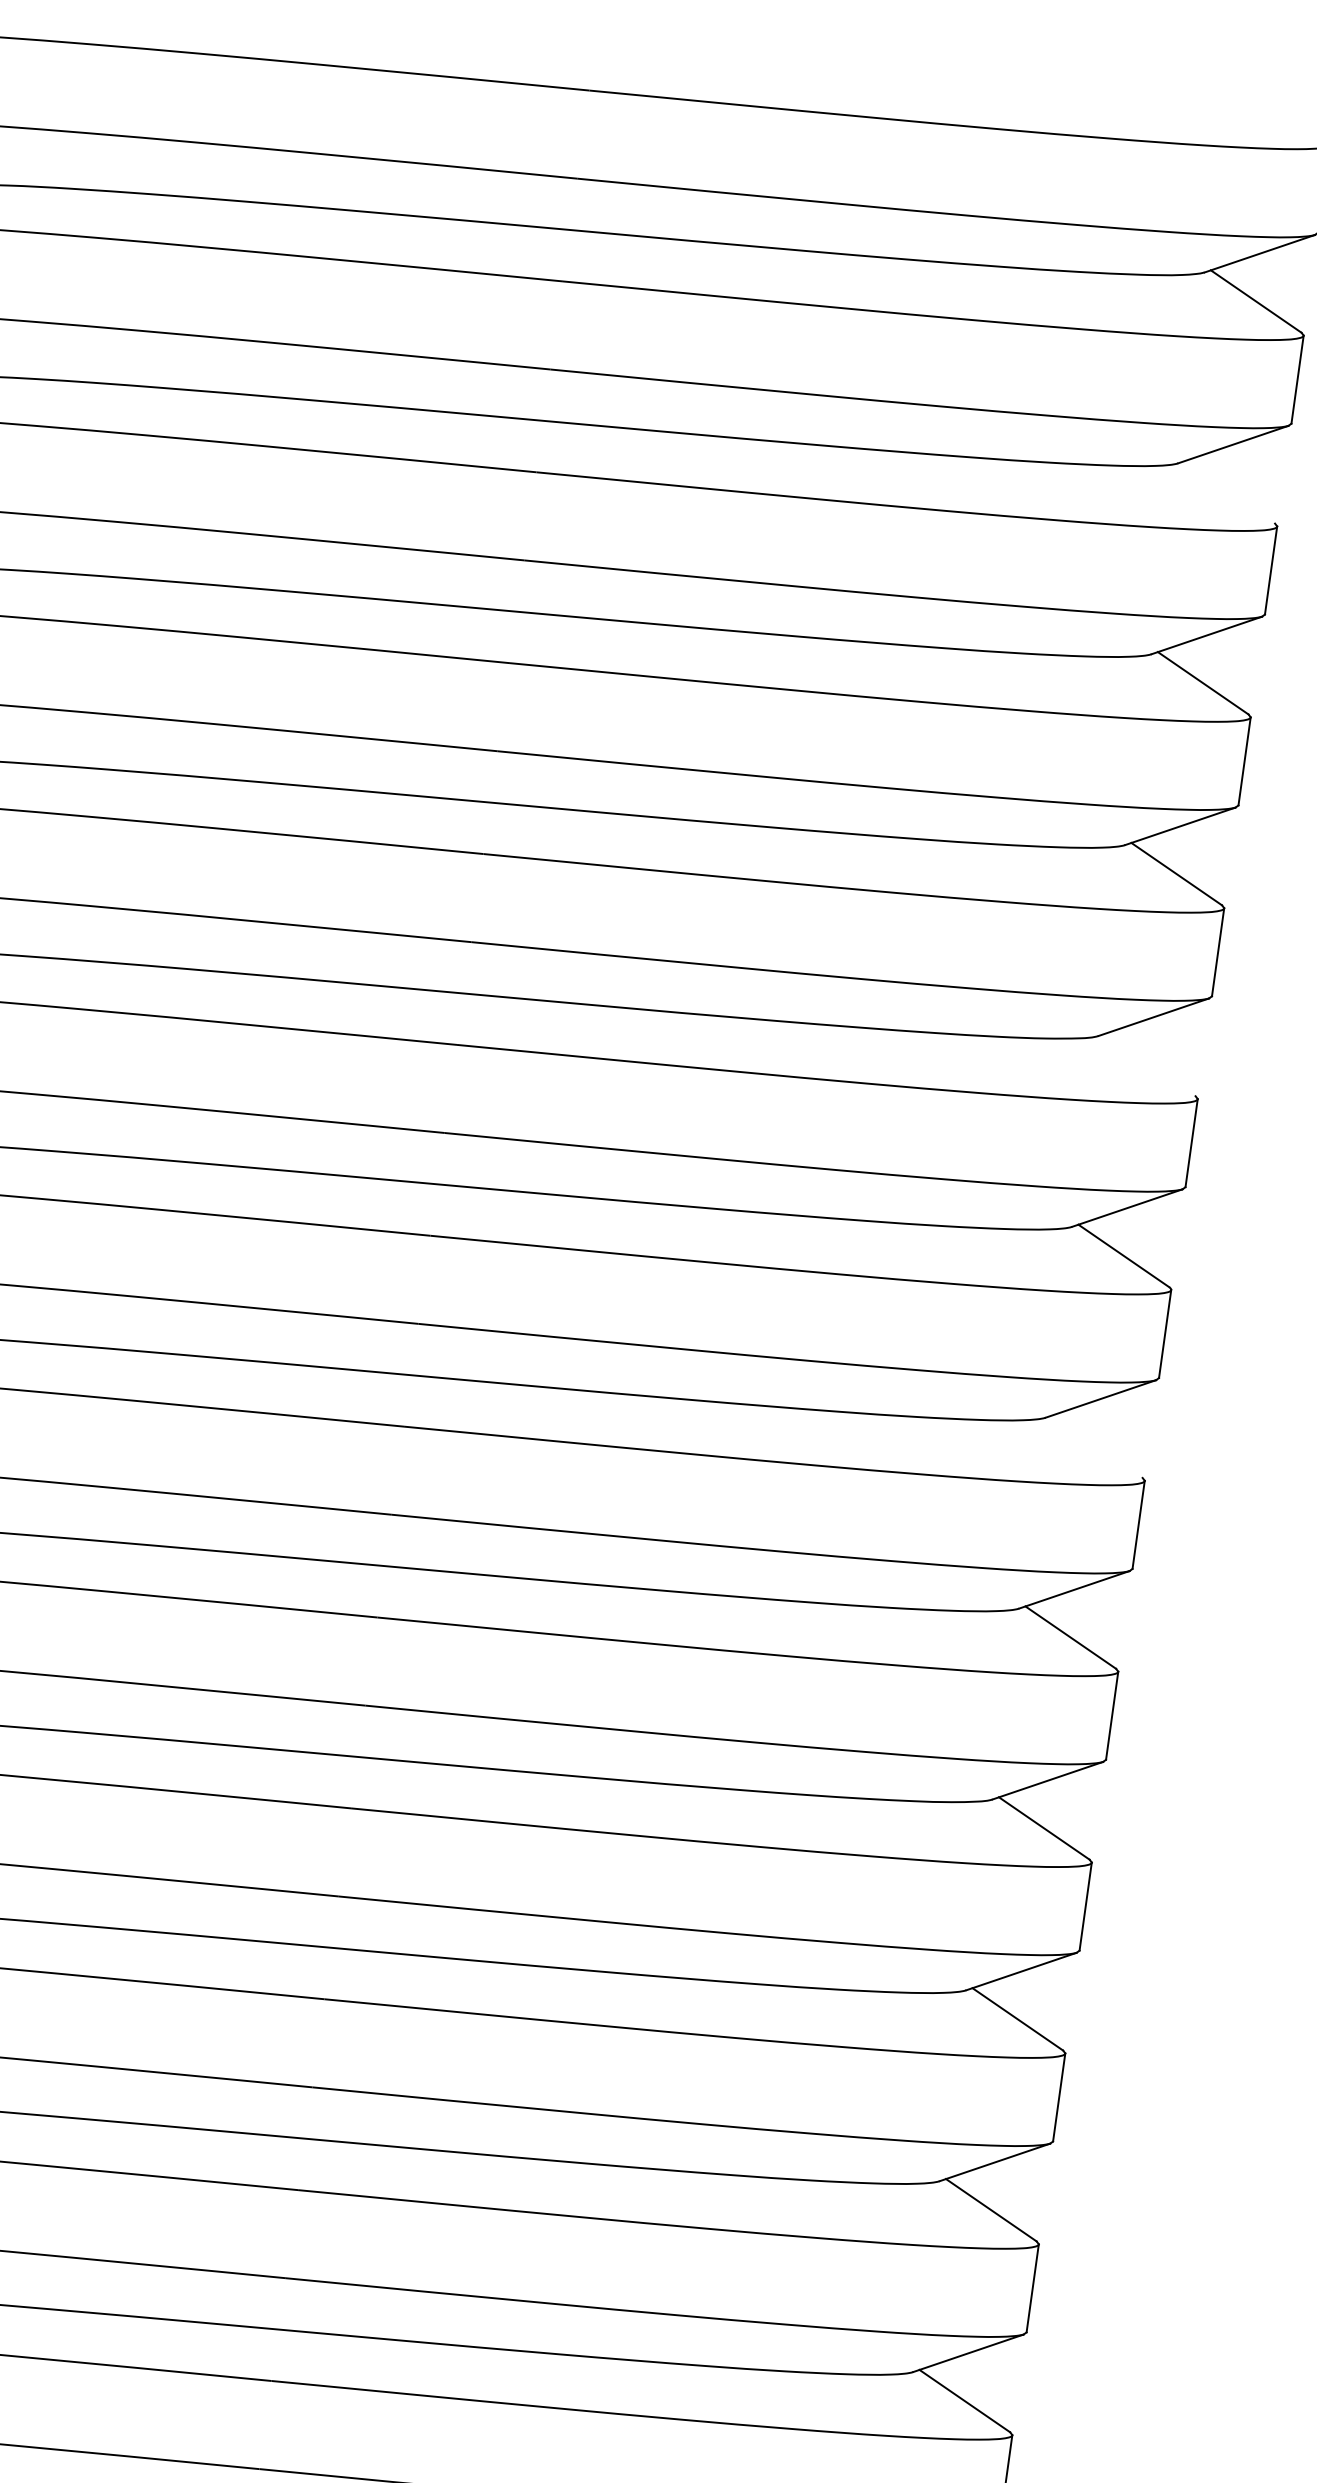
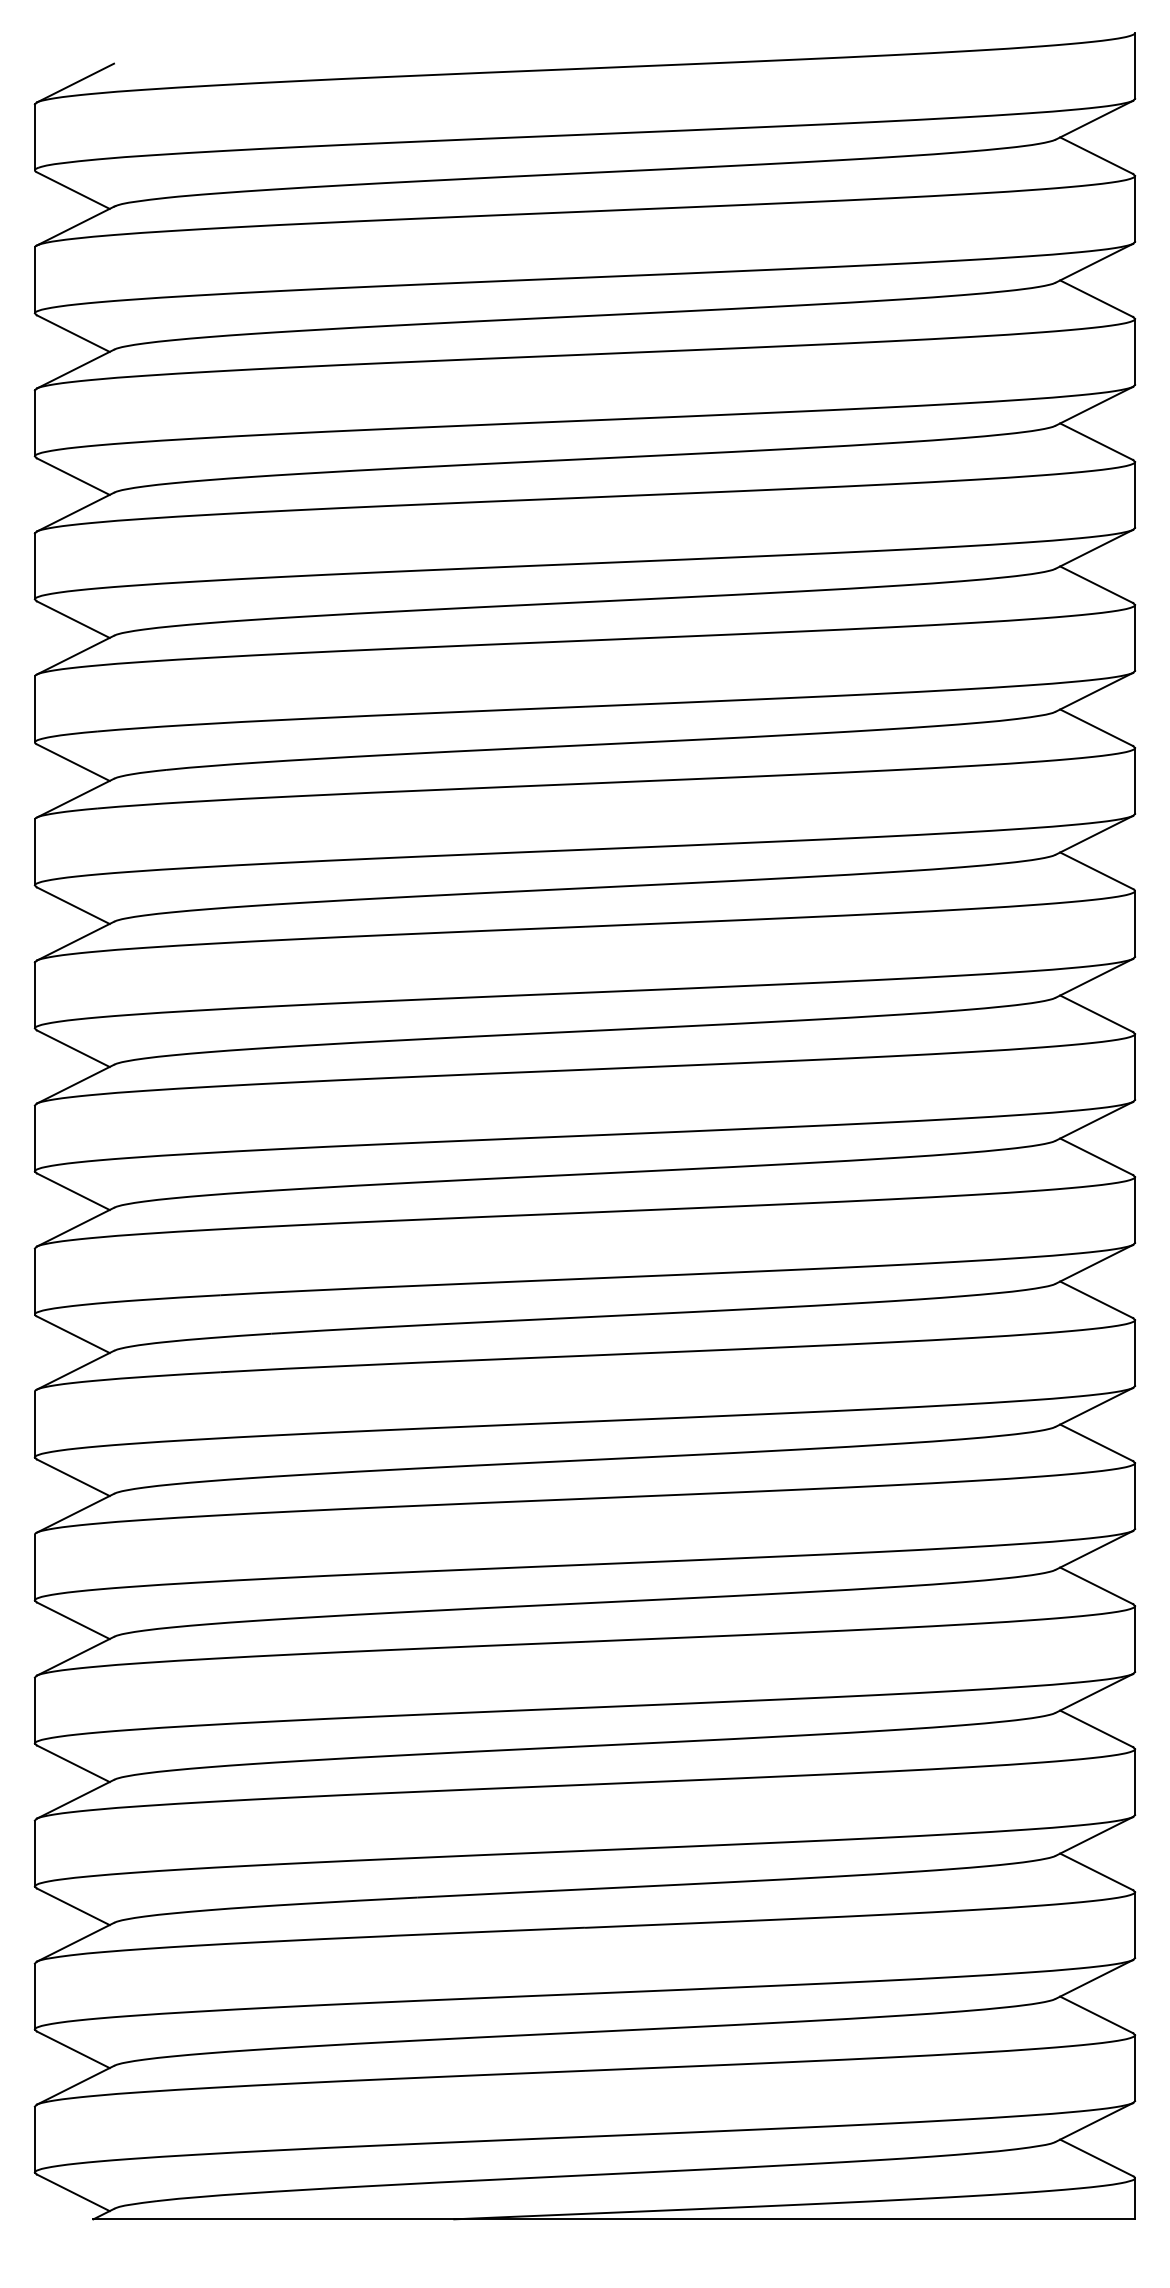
line: (1229, 492) -> (1096, 298), added
line: (1150, 1064) -> (1096, 727), added
line: (1097, 1446) -> (1096, 1013), added

